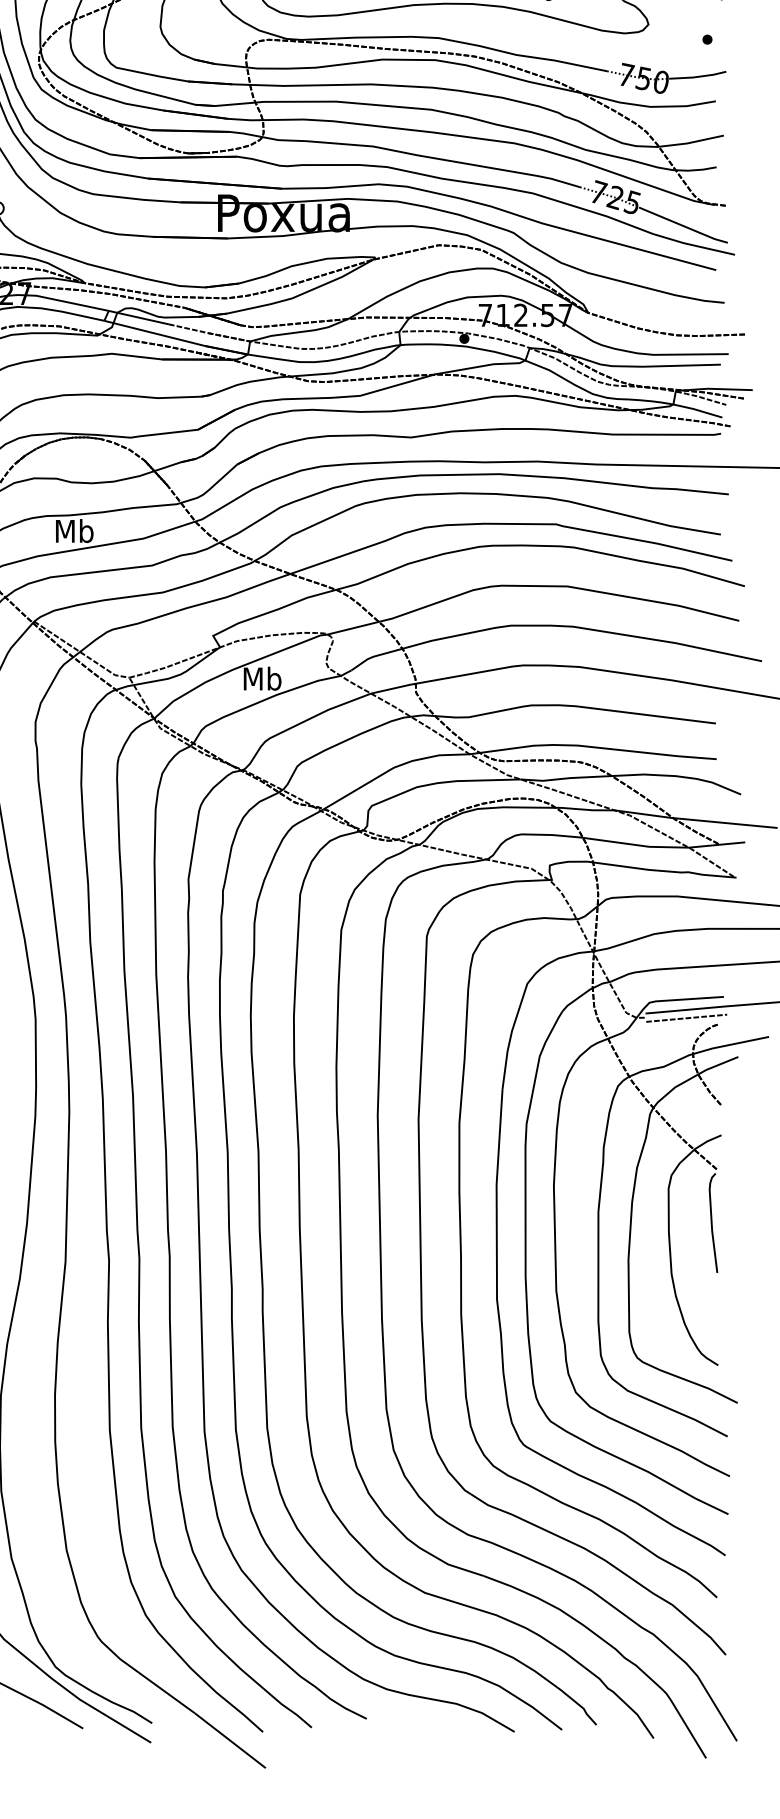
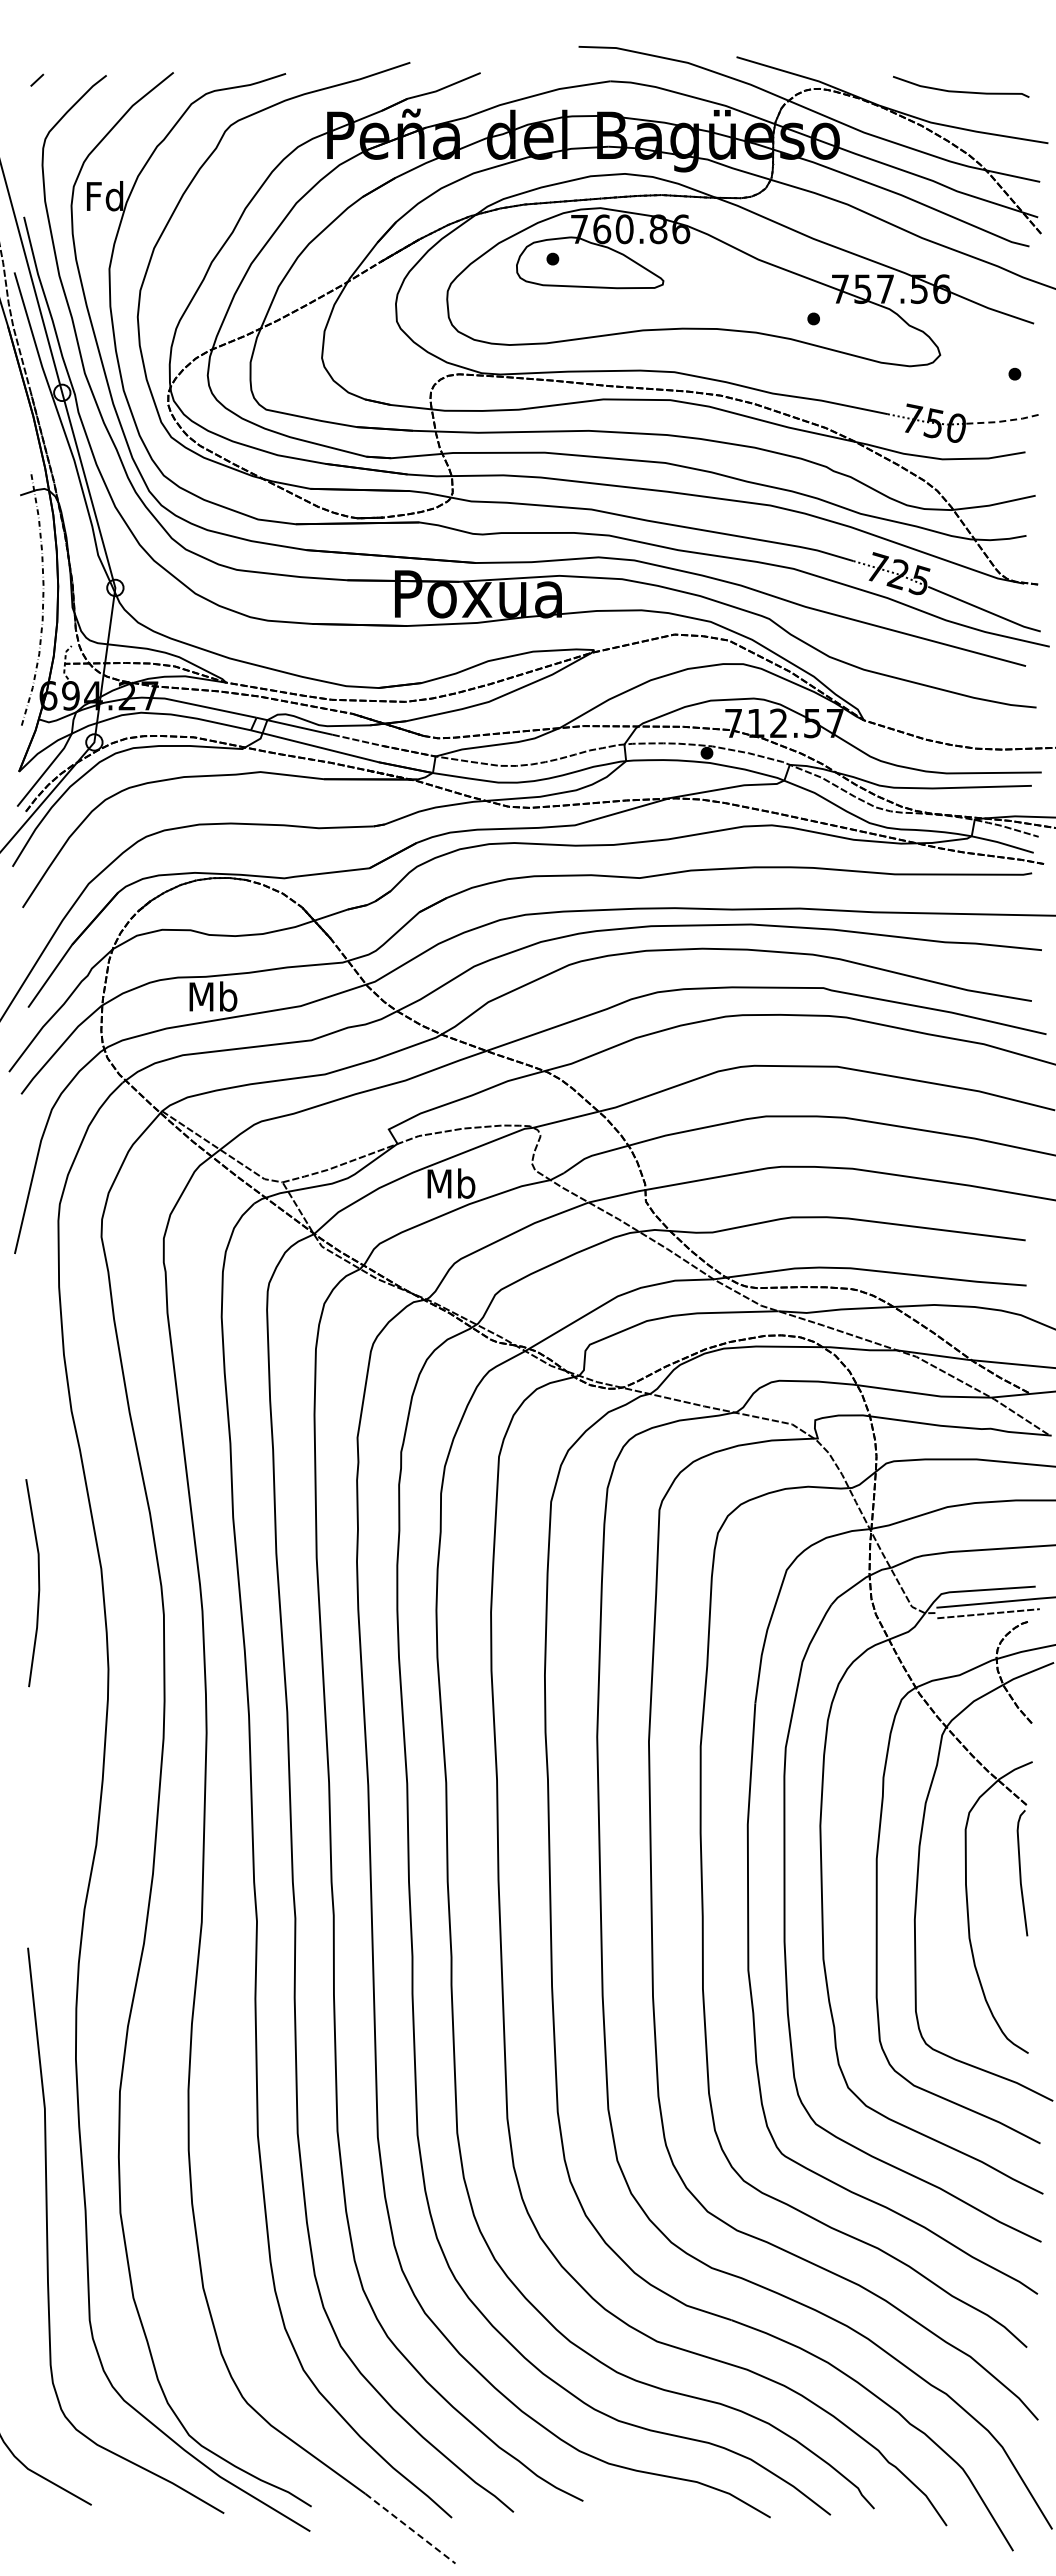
line: (698, 77) -> (1003, 421), solid -> dashed
line: (230, 1740) -> (410, 2528), solid -> dashed

